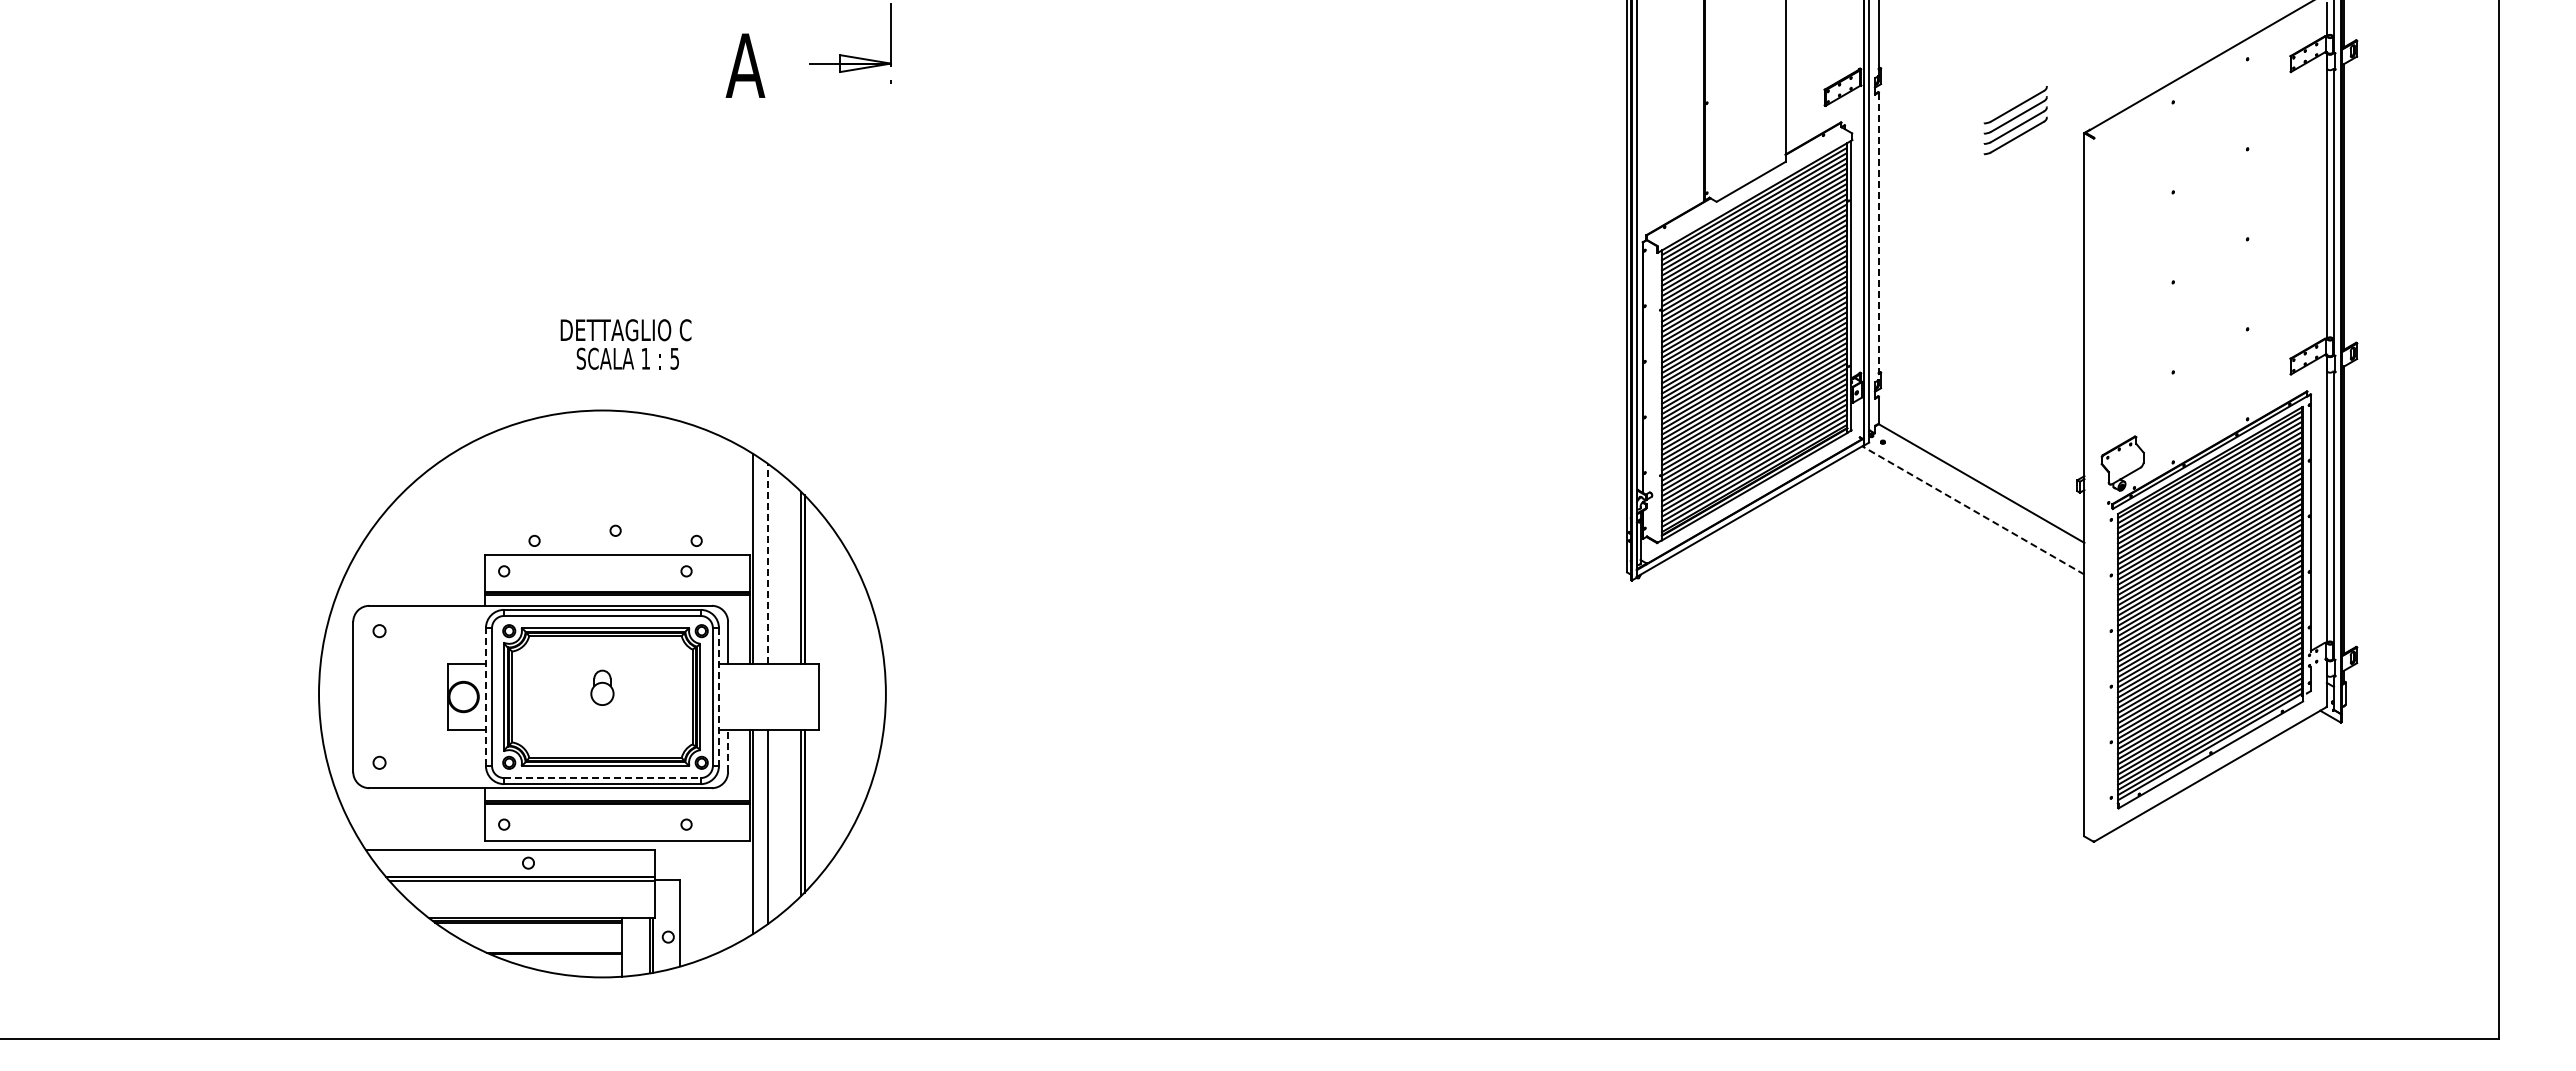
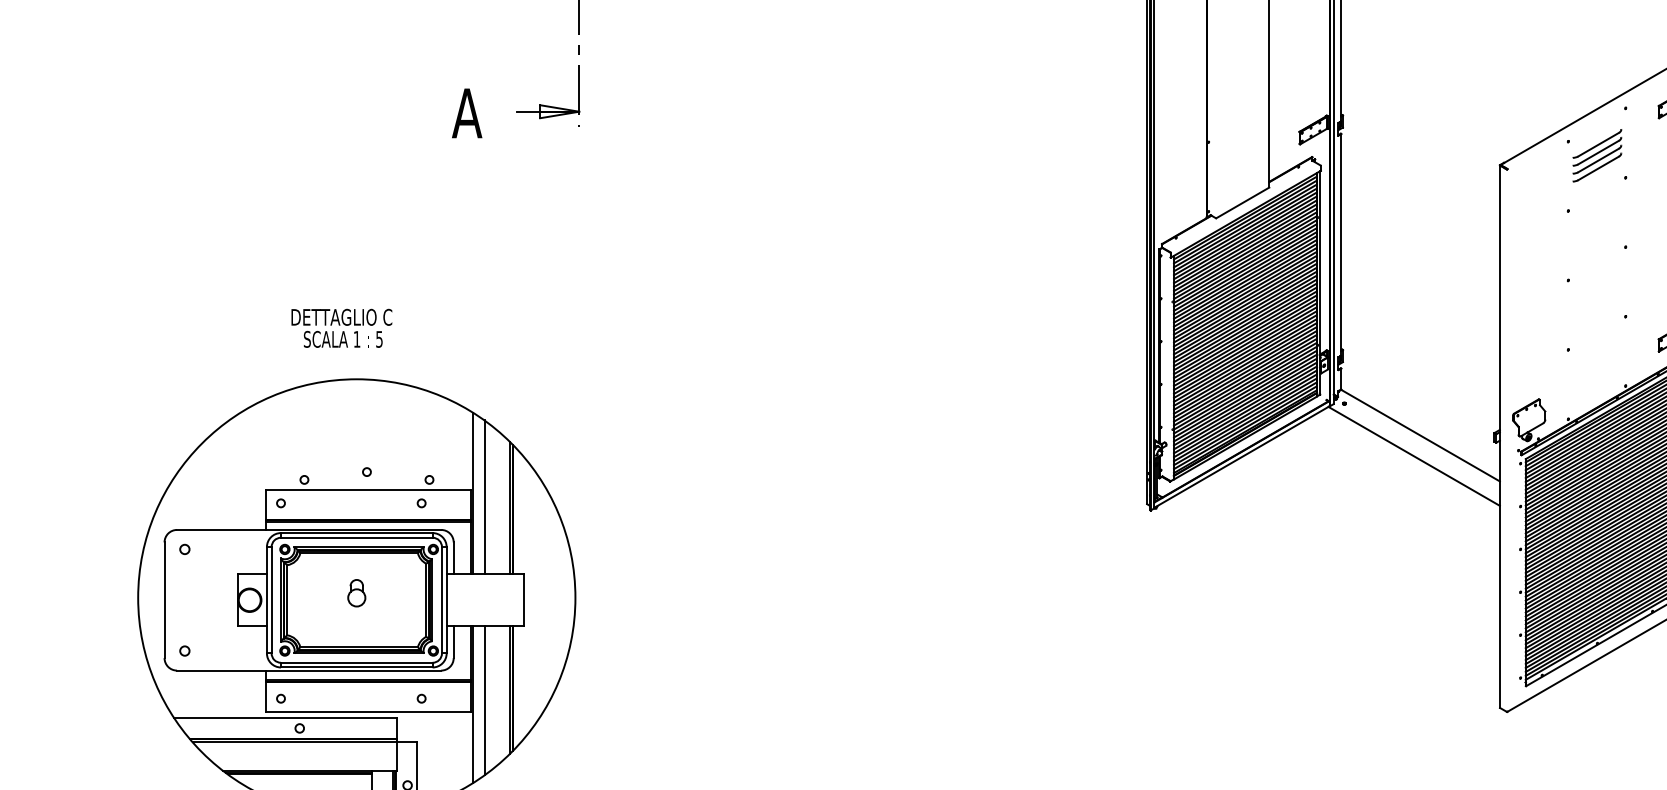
part: (2015, 120) -> (1597, 155), moved
line: (1878, 236) -> (1341, 245), dashed -> solid
text: (625, 344) -> (341, 328), moved
line: (1972, 510) -> (1413, 456), dashed -> solid
line: (768, 563) -> (484, 497), dashed -> solid
line: (485, 697) -> (266, 600), dashed -> solid
line: (718, 697) -> (446, 600), dashed -> solid
line: (728, 751) -> (454, 642), dashed -> solid
line: (602, 778) -> (356, 663), dashed -> solid

